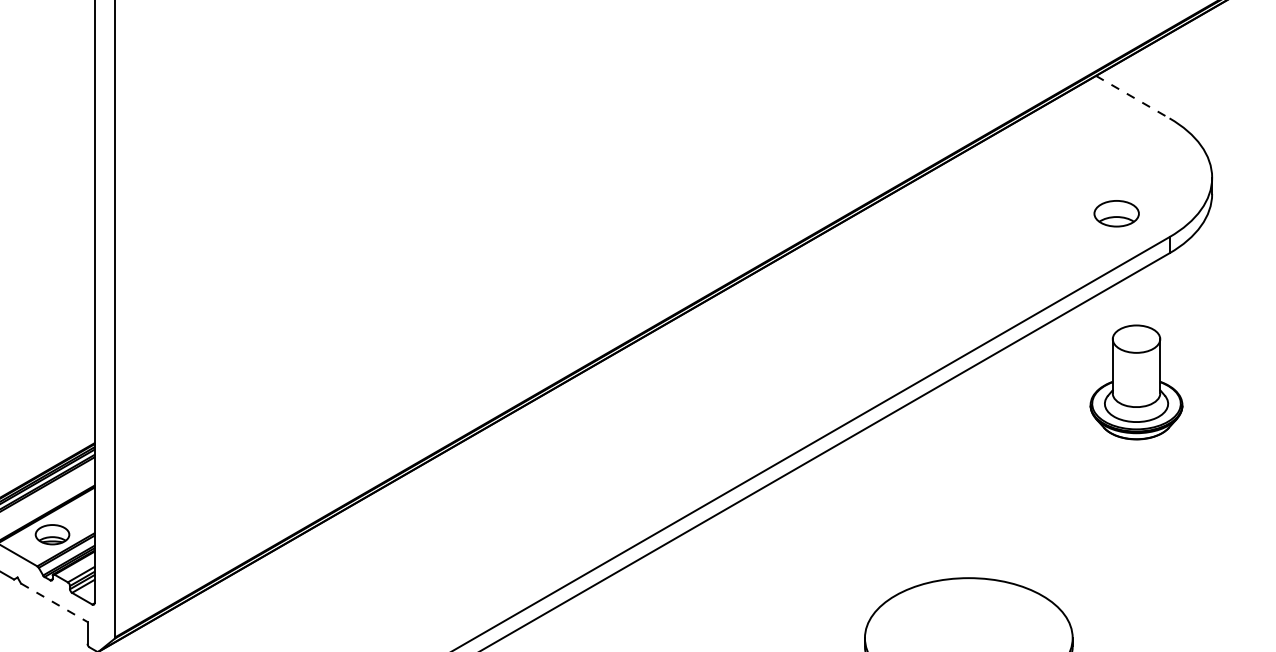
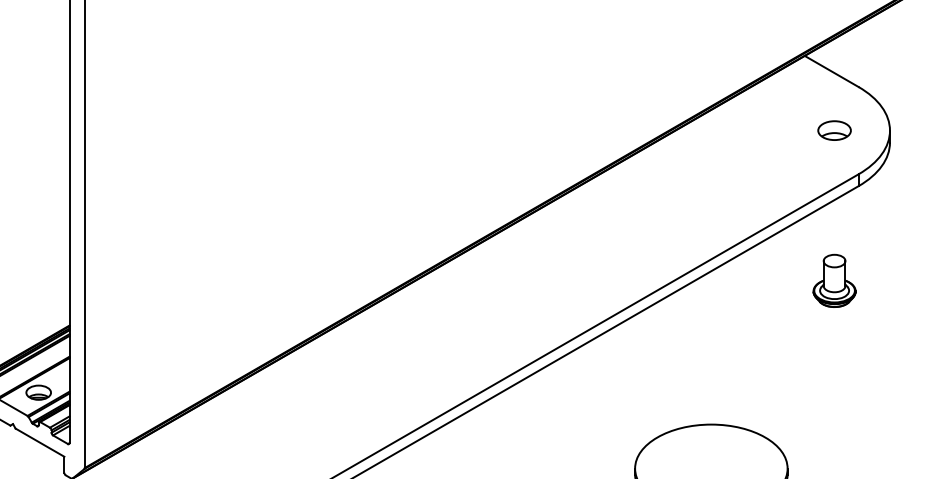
line: (1133, 97) -> (832, 71), dashed -> solid
part: (1116, 213) -> (834, 130), moved
part: (1136, 382) -> (834, 280), size x0.62
line: (54, 603) -> (40, 443), dashed -> solid

